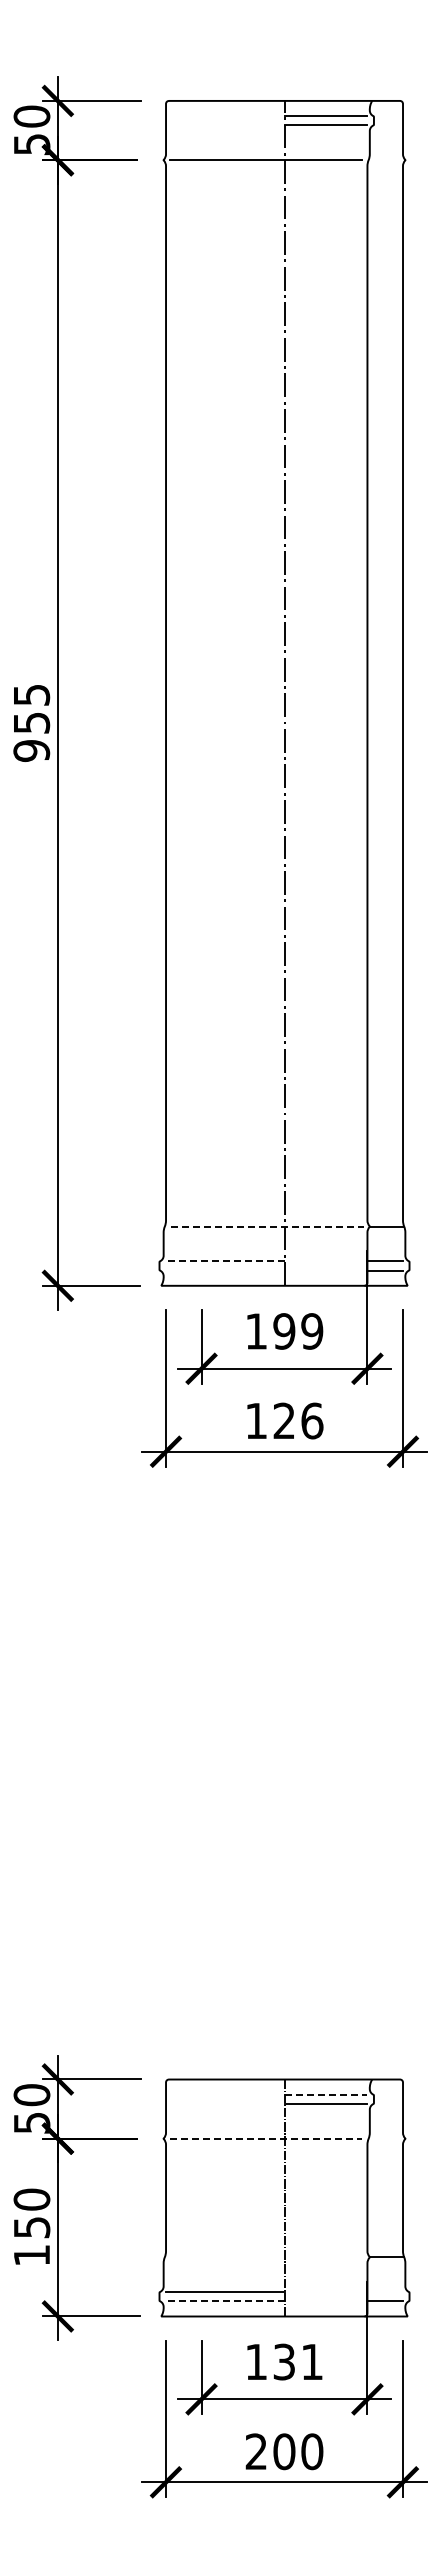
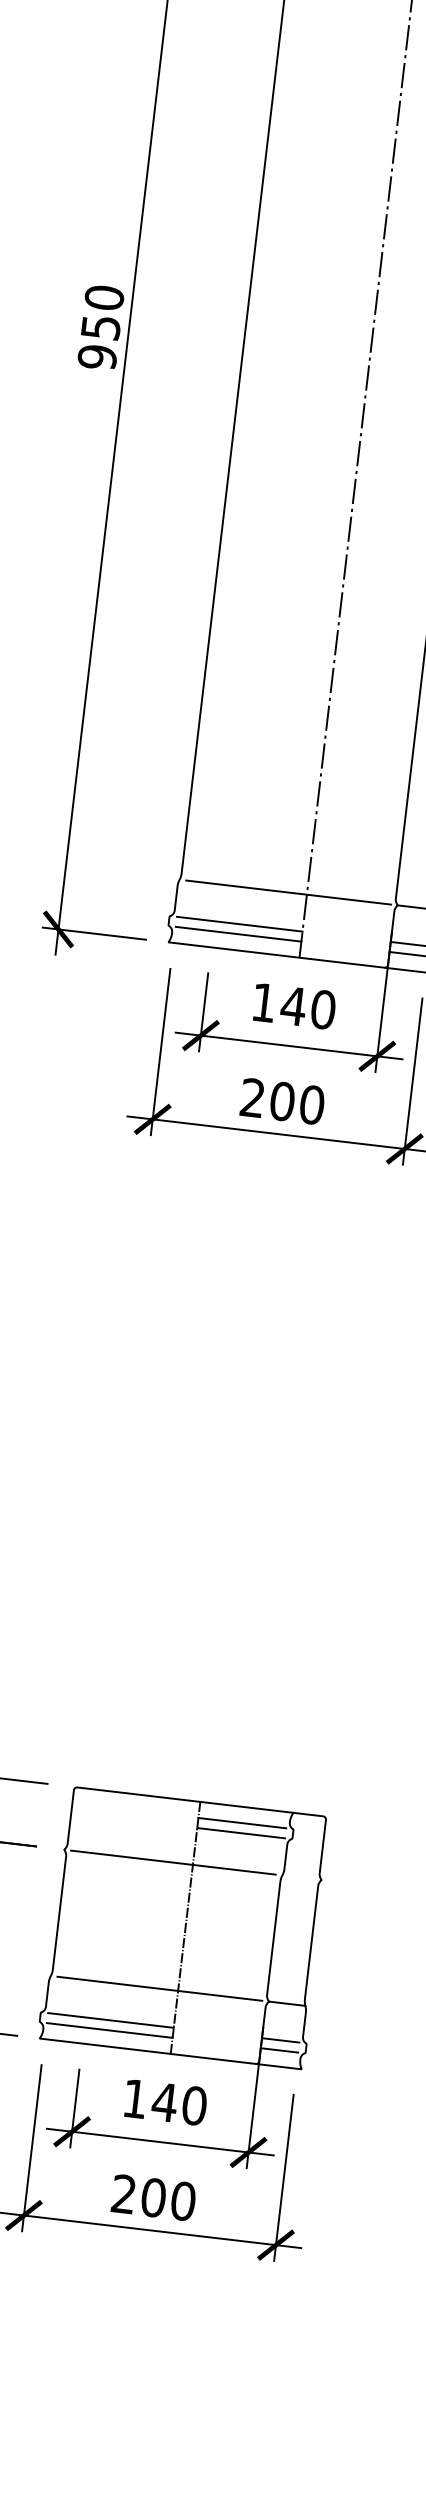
text: (31, 695) -> (104, 298), 955 -> 950
line: (267, 1226) -> (288, 892), dashed -> solid
line: (224, 1261) -> (238, 924), dashed -> solid
line: (225, 1270) -> (238, 934), added
text: (297, 1331) -> (307, 1007), 199 -> 140
text: (284, 1420) -> (282, 1100), 126 -> 200
line: (326, 2094) -> (243, 1823), dashed -> solid
line: (266, 2138) -> (173, 1862), dashed -> solid
line: (267, 2257) -> (160, 1989), added
line: (384, 2291) -> (280, 2039), added
line: (224, 2301) -> (108, 2030), dashed -> solid
text: (297, 2361) -> (178, 2103), 131 -> 140

